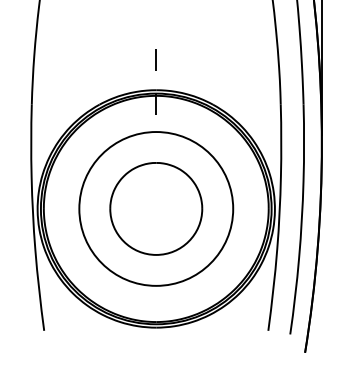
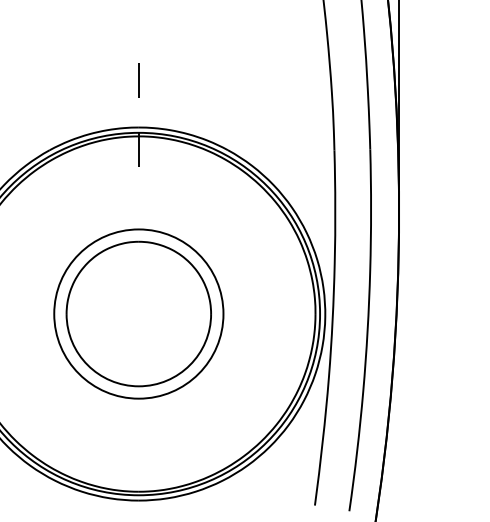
circle: (156, 208) -> (139, 313), size x0.7

